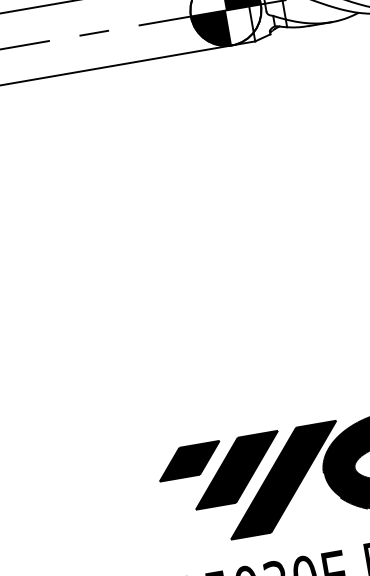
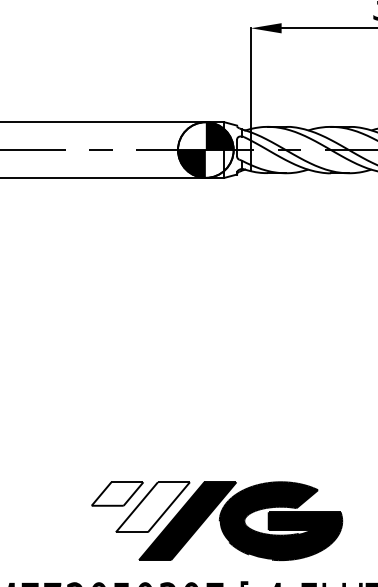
fill: (189, 460) -> (117, 493), removed
fill: (236, 470) -> (152, 507), removed

